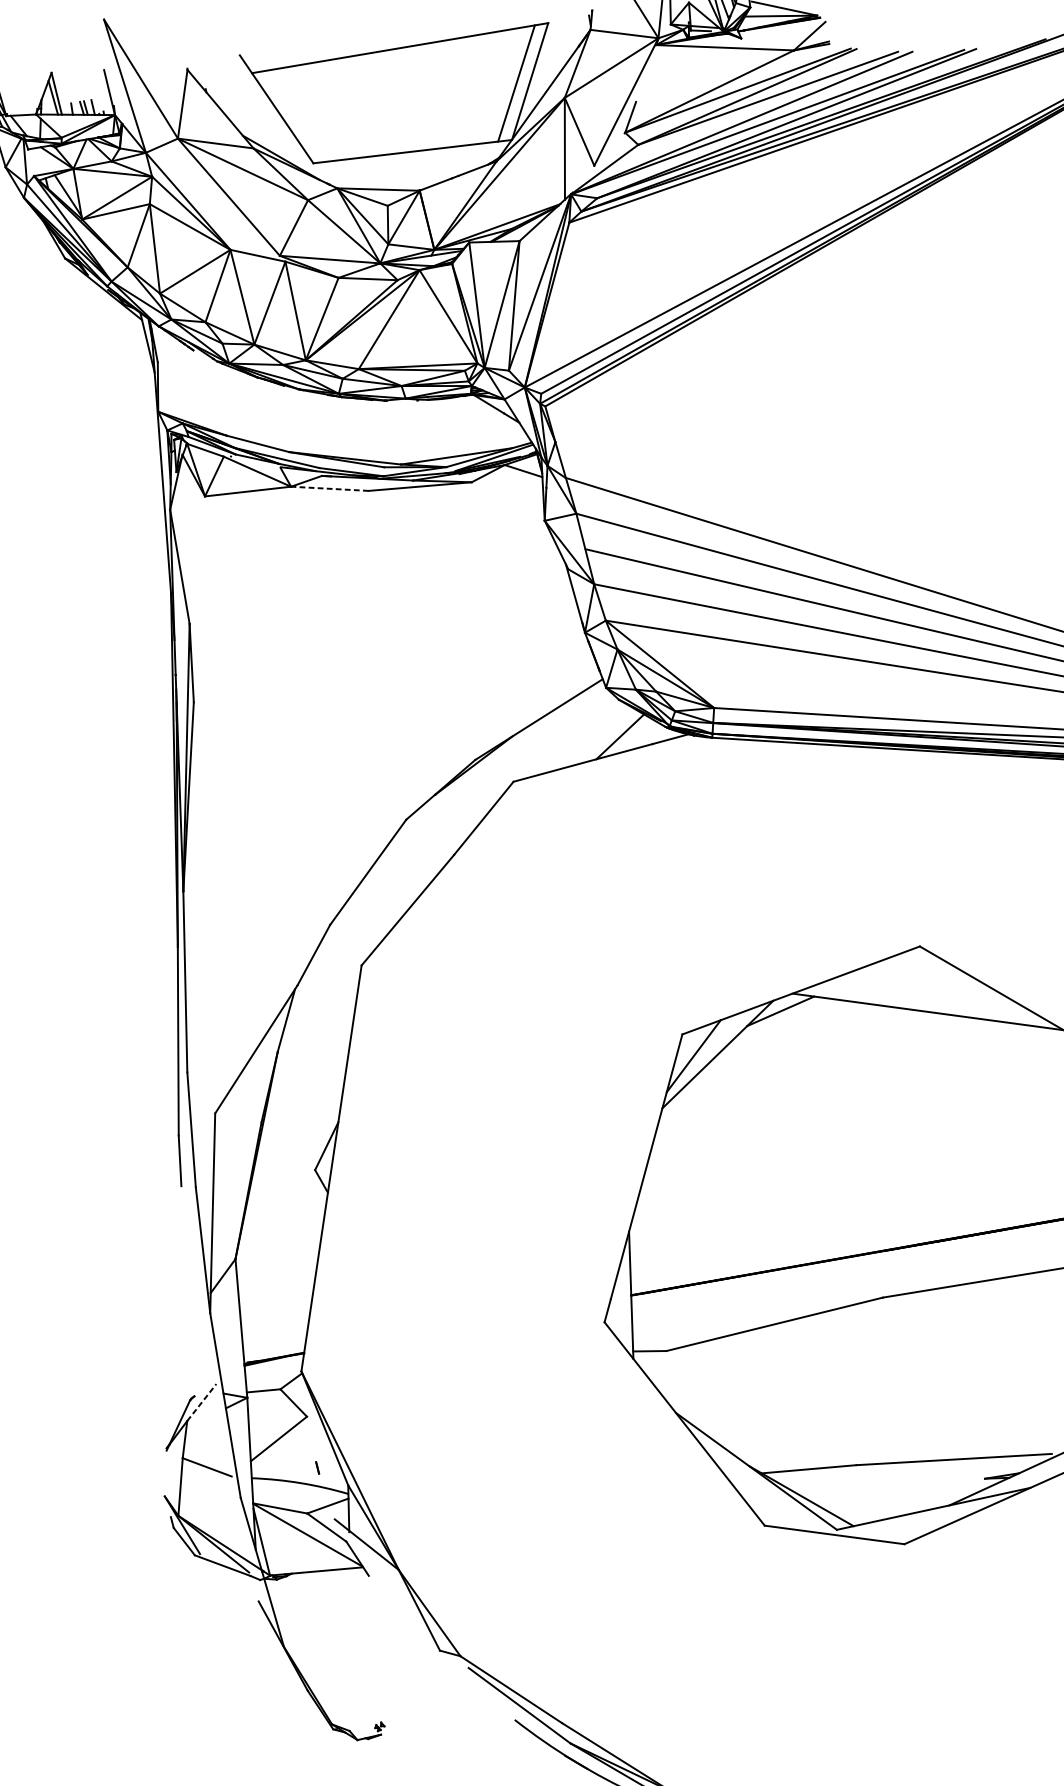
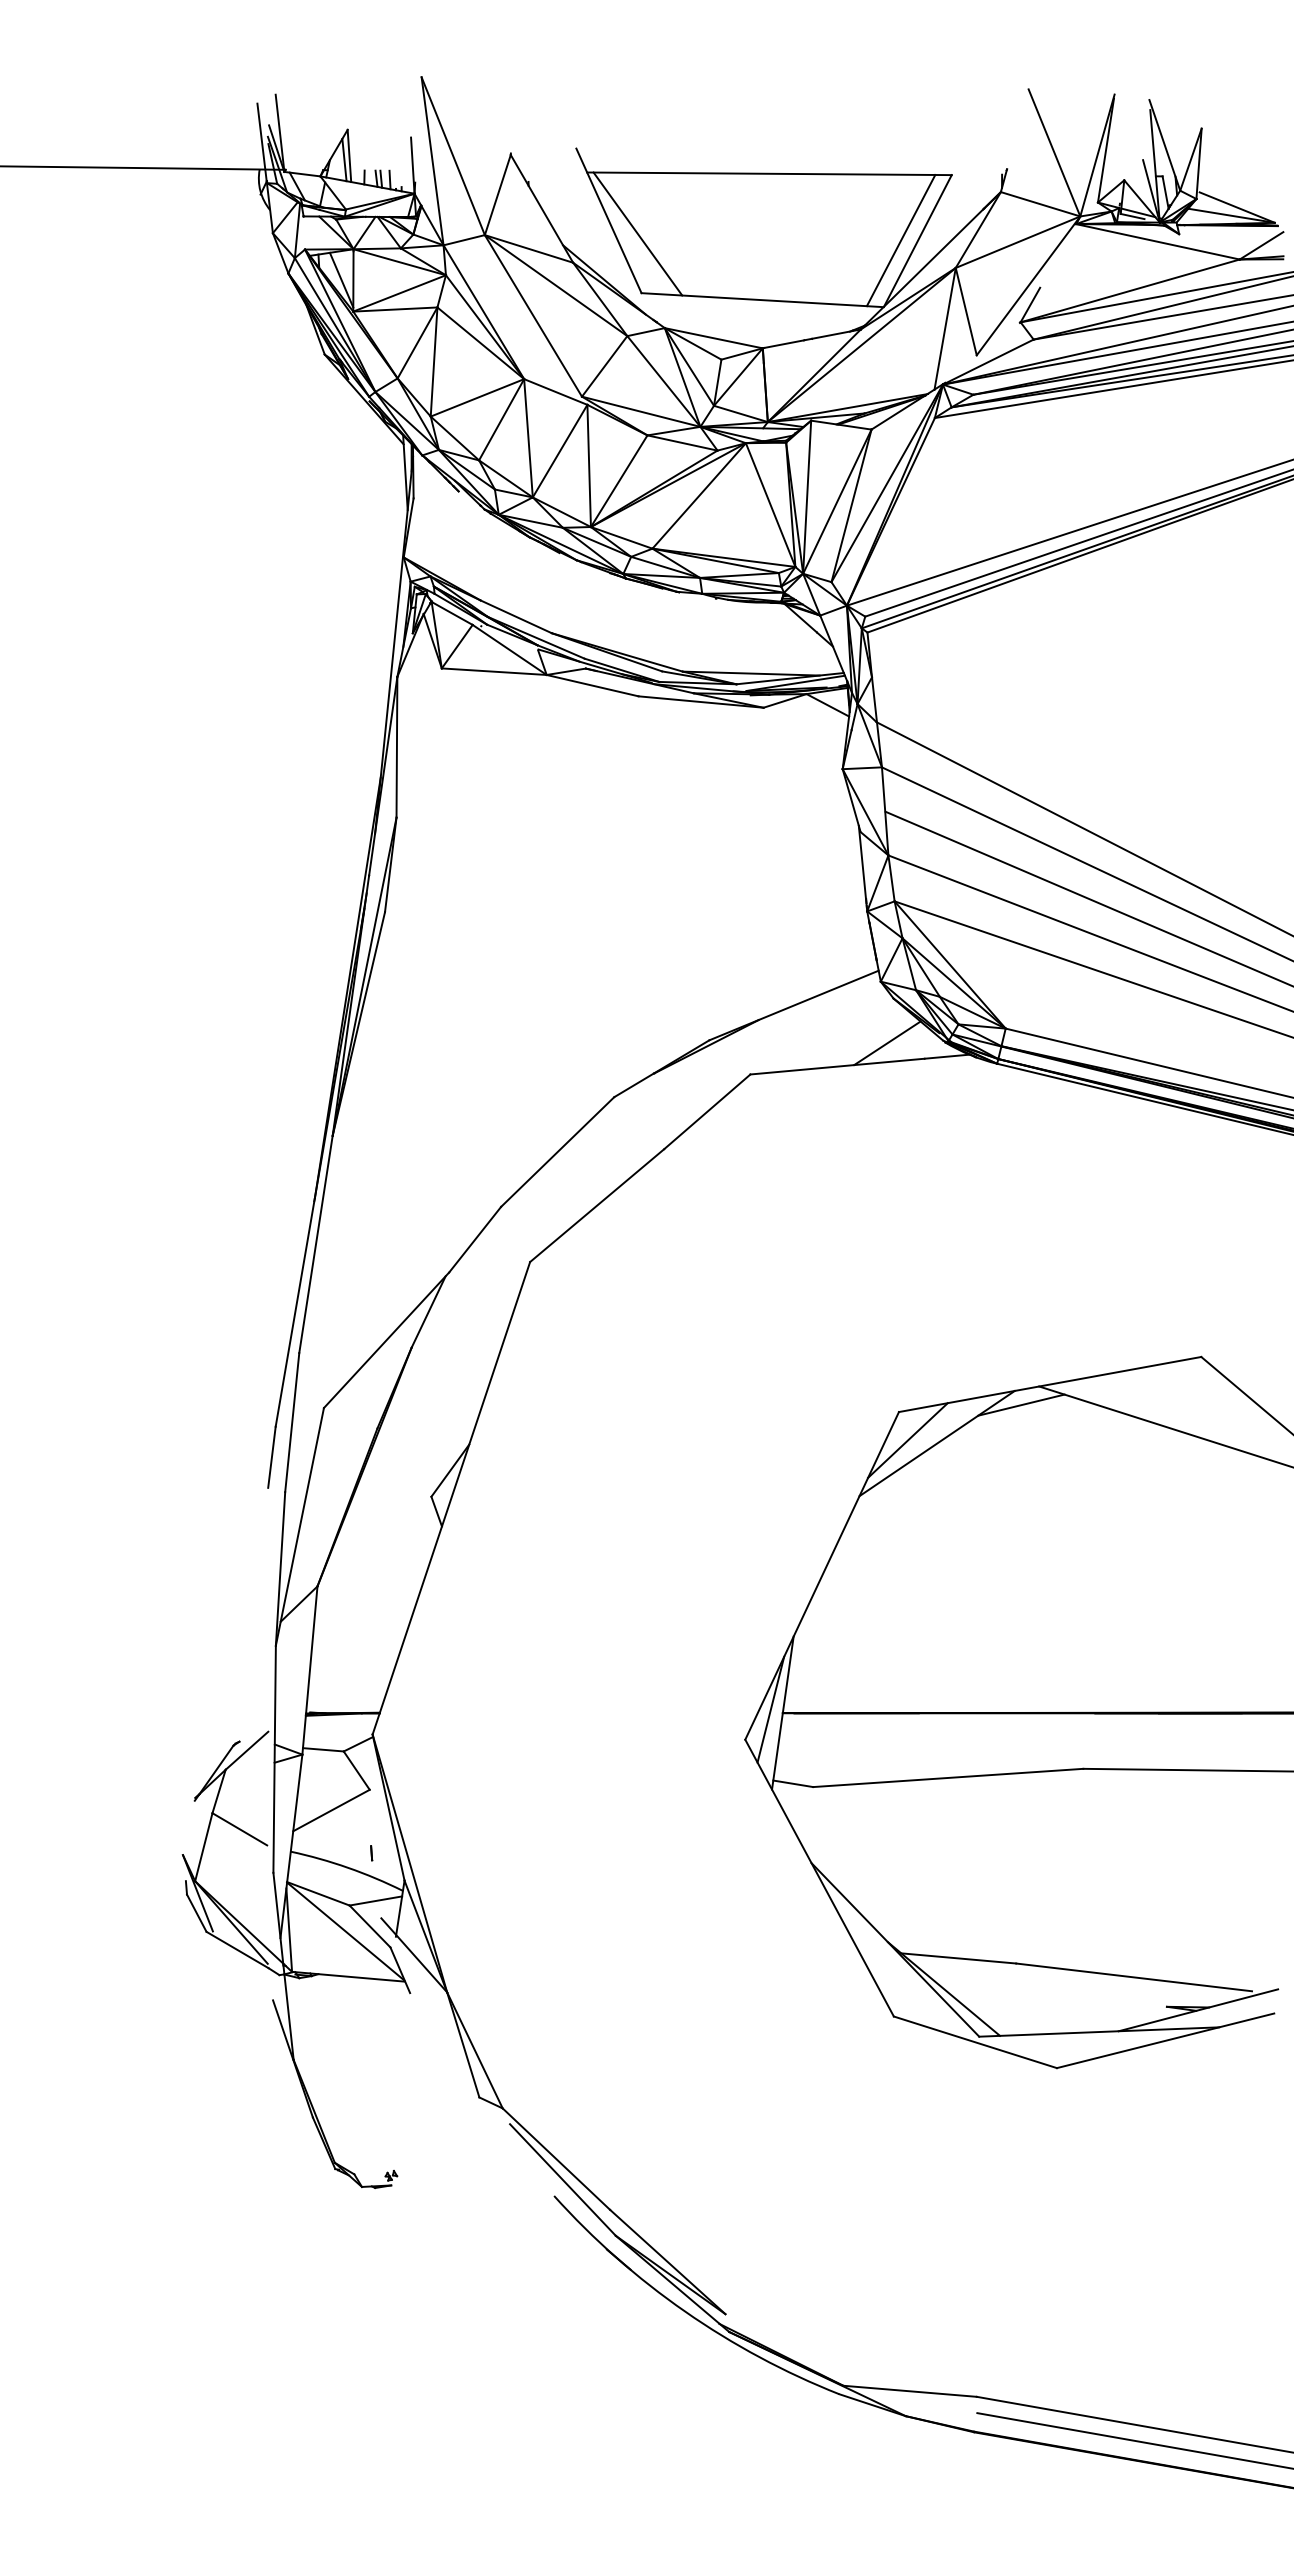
line: (301, 115) -> (637, 233), added
line: (329, 488) -> (592, 685), dashed -> solid
line: (620, 1294) -> (770, 1709), added
line: (202, 1402) -> (247, 1750), dashed -> solid

